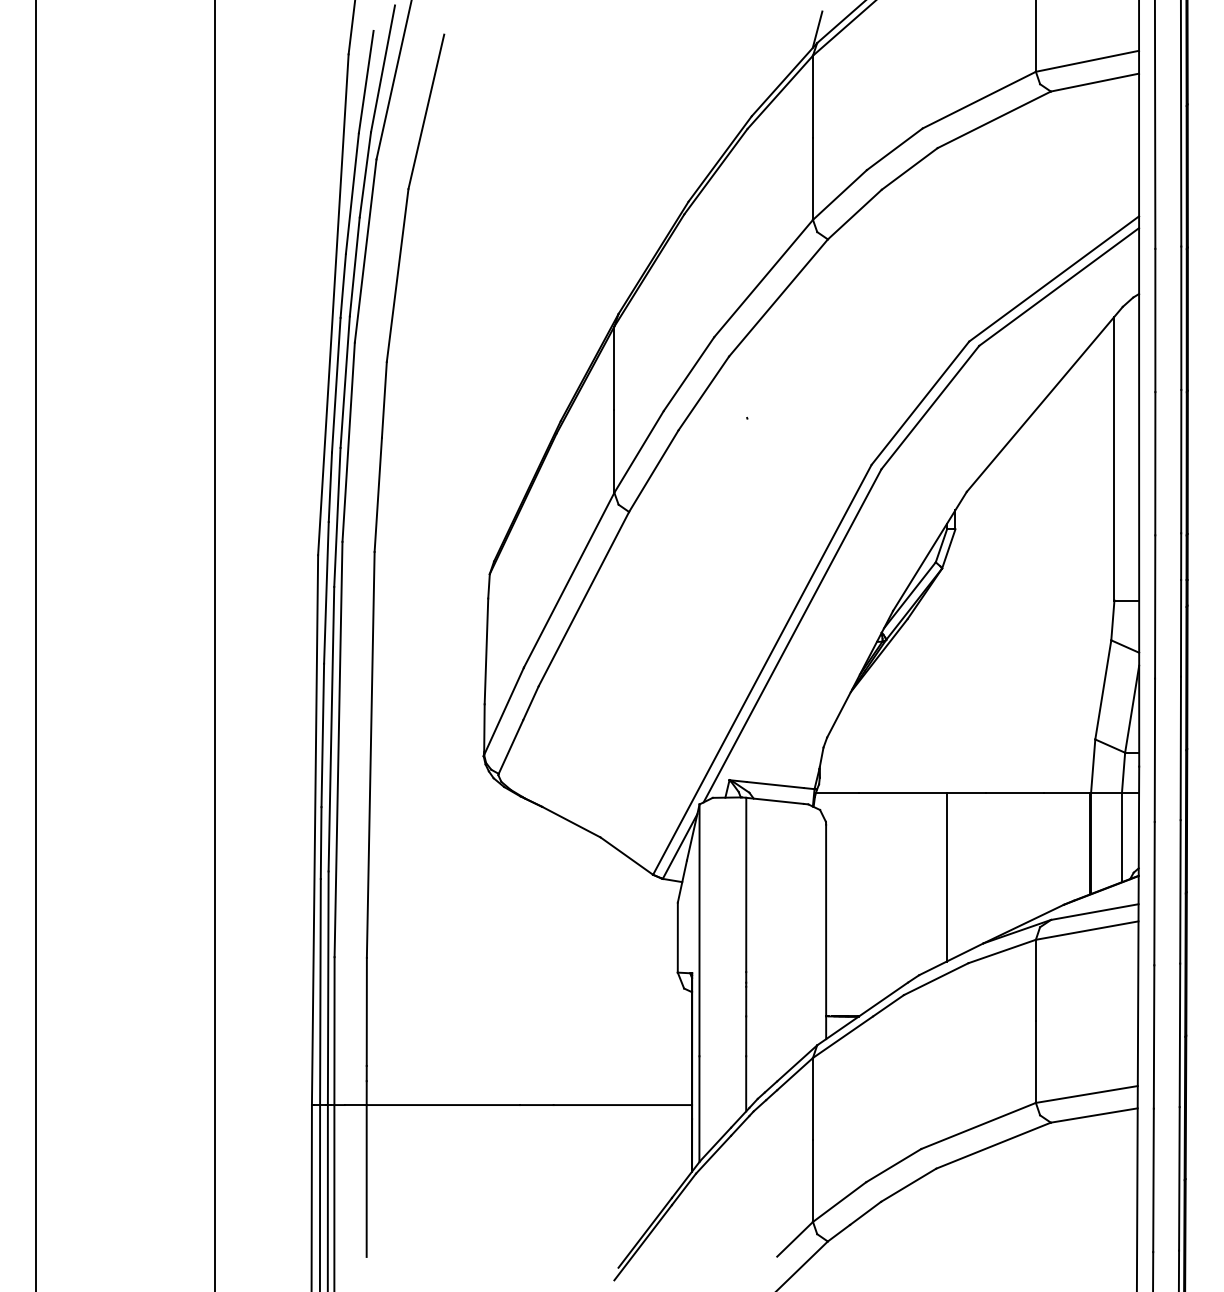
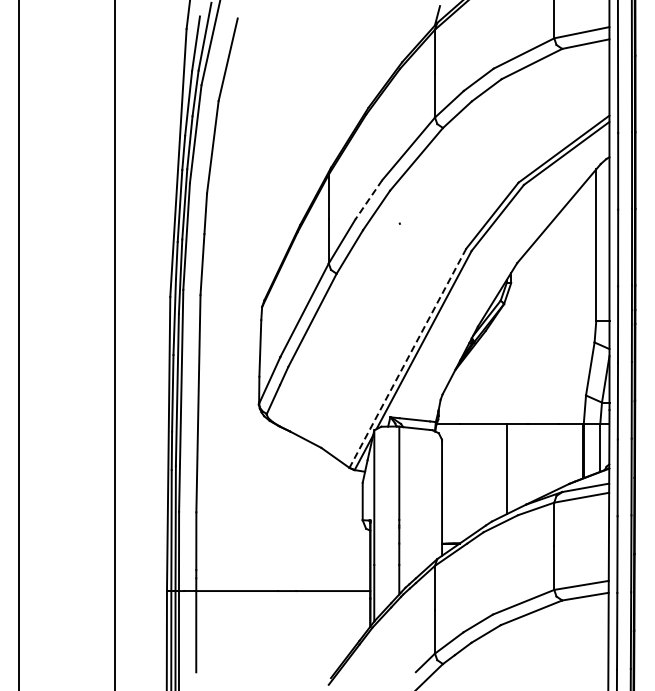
line: (688, 374) -> (368, 200), solid -> dashed
line: (761, 670) -> (407, 358), solid -> dashed

